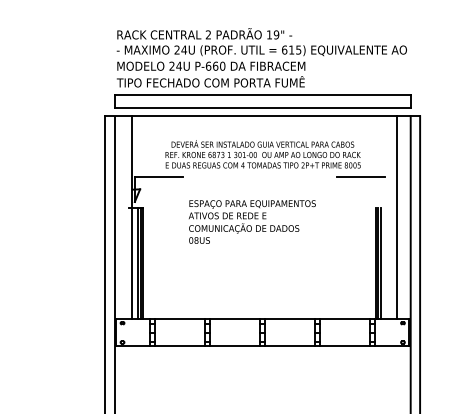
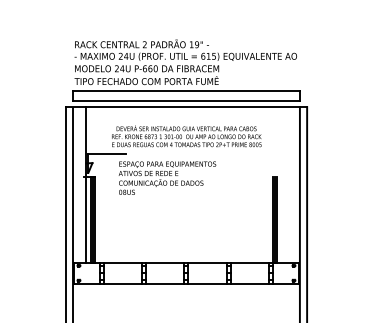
line: (360, 176) -> (261, 153), removed
line: (397, 217) -> (289, 184), removed
text: (252, 221) -> (167, 177), moved

